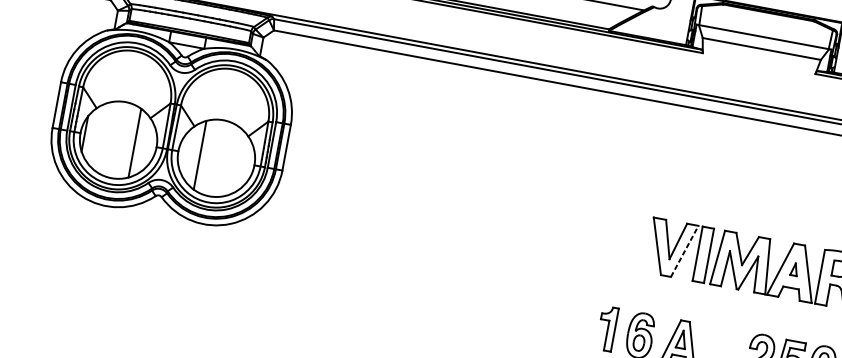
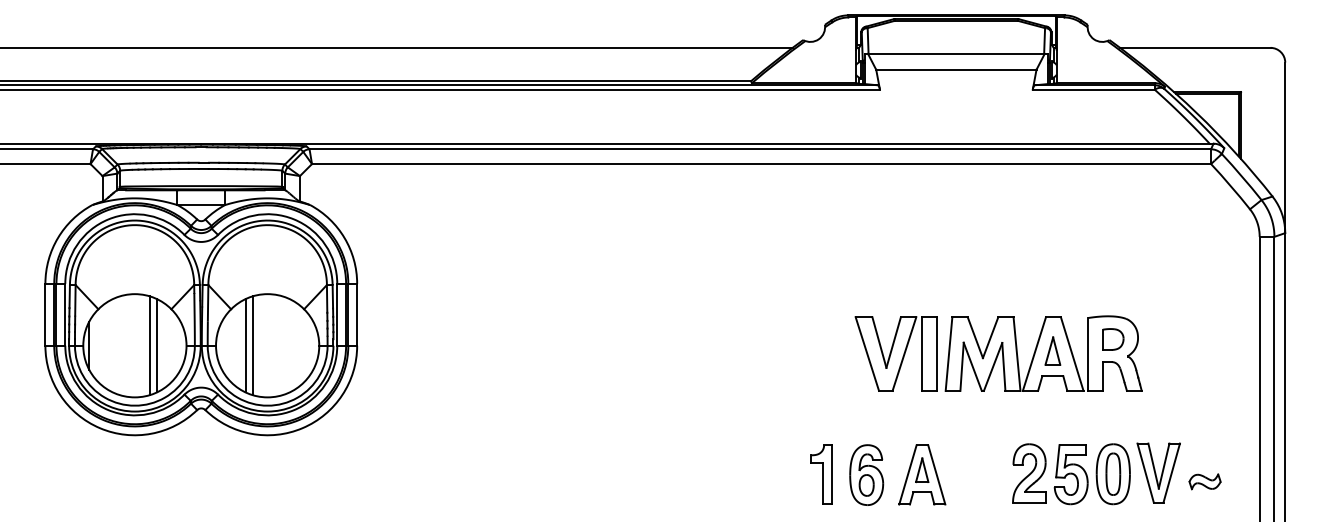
line: (129, 141) -> (149, 345), added
line: (205, 156) -> (252, 345), added
line: (684, 251) -> (904, 354), dashed -> solid
part: (794, 269) -> (1052, 350), size x1.67

